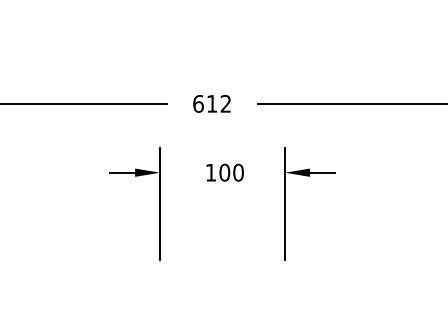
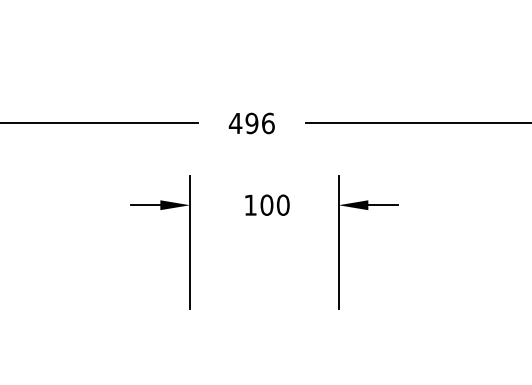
text: (211, 103) -> (251, 122), 612 -> 496

